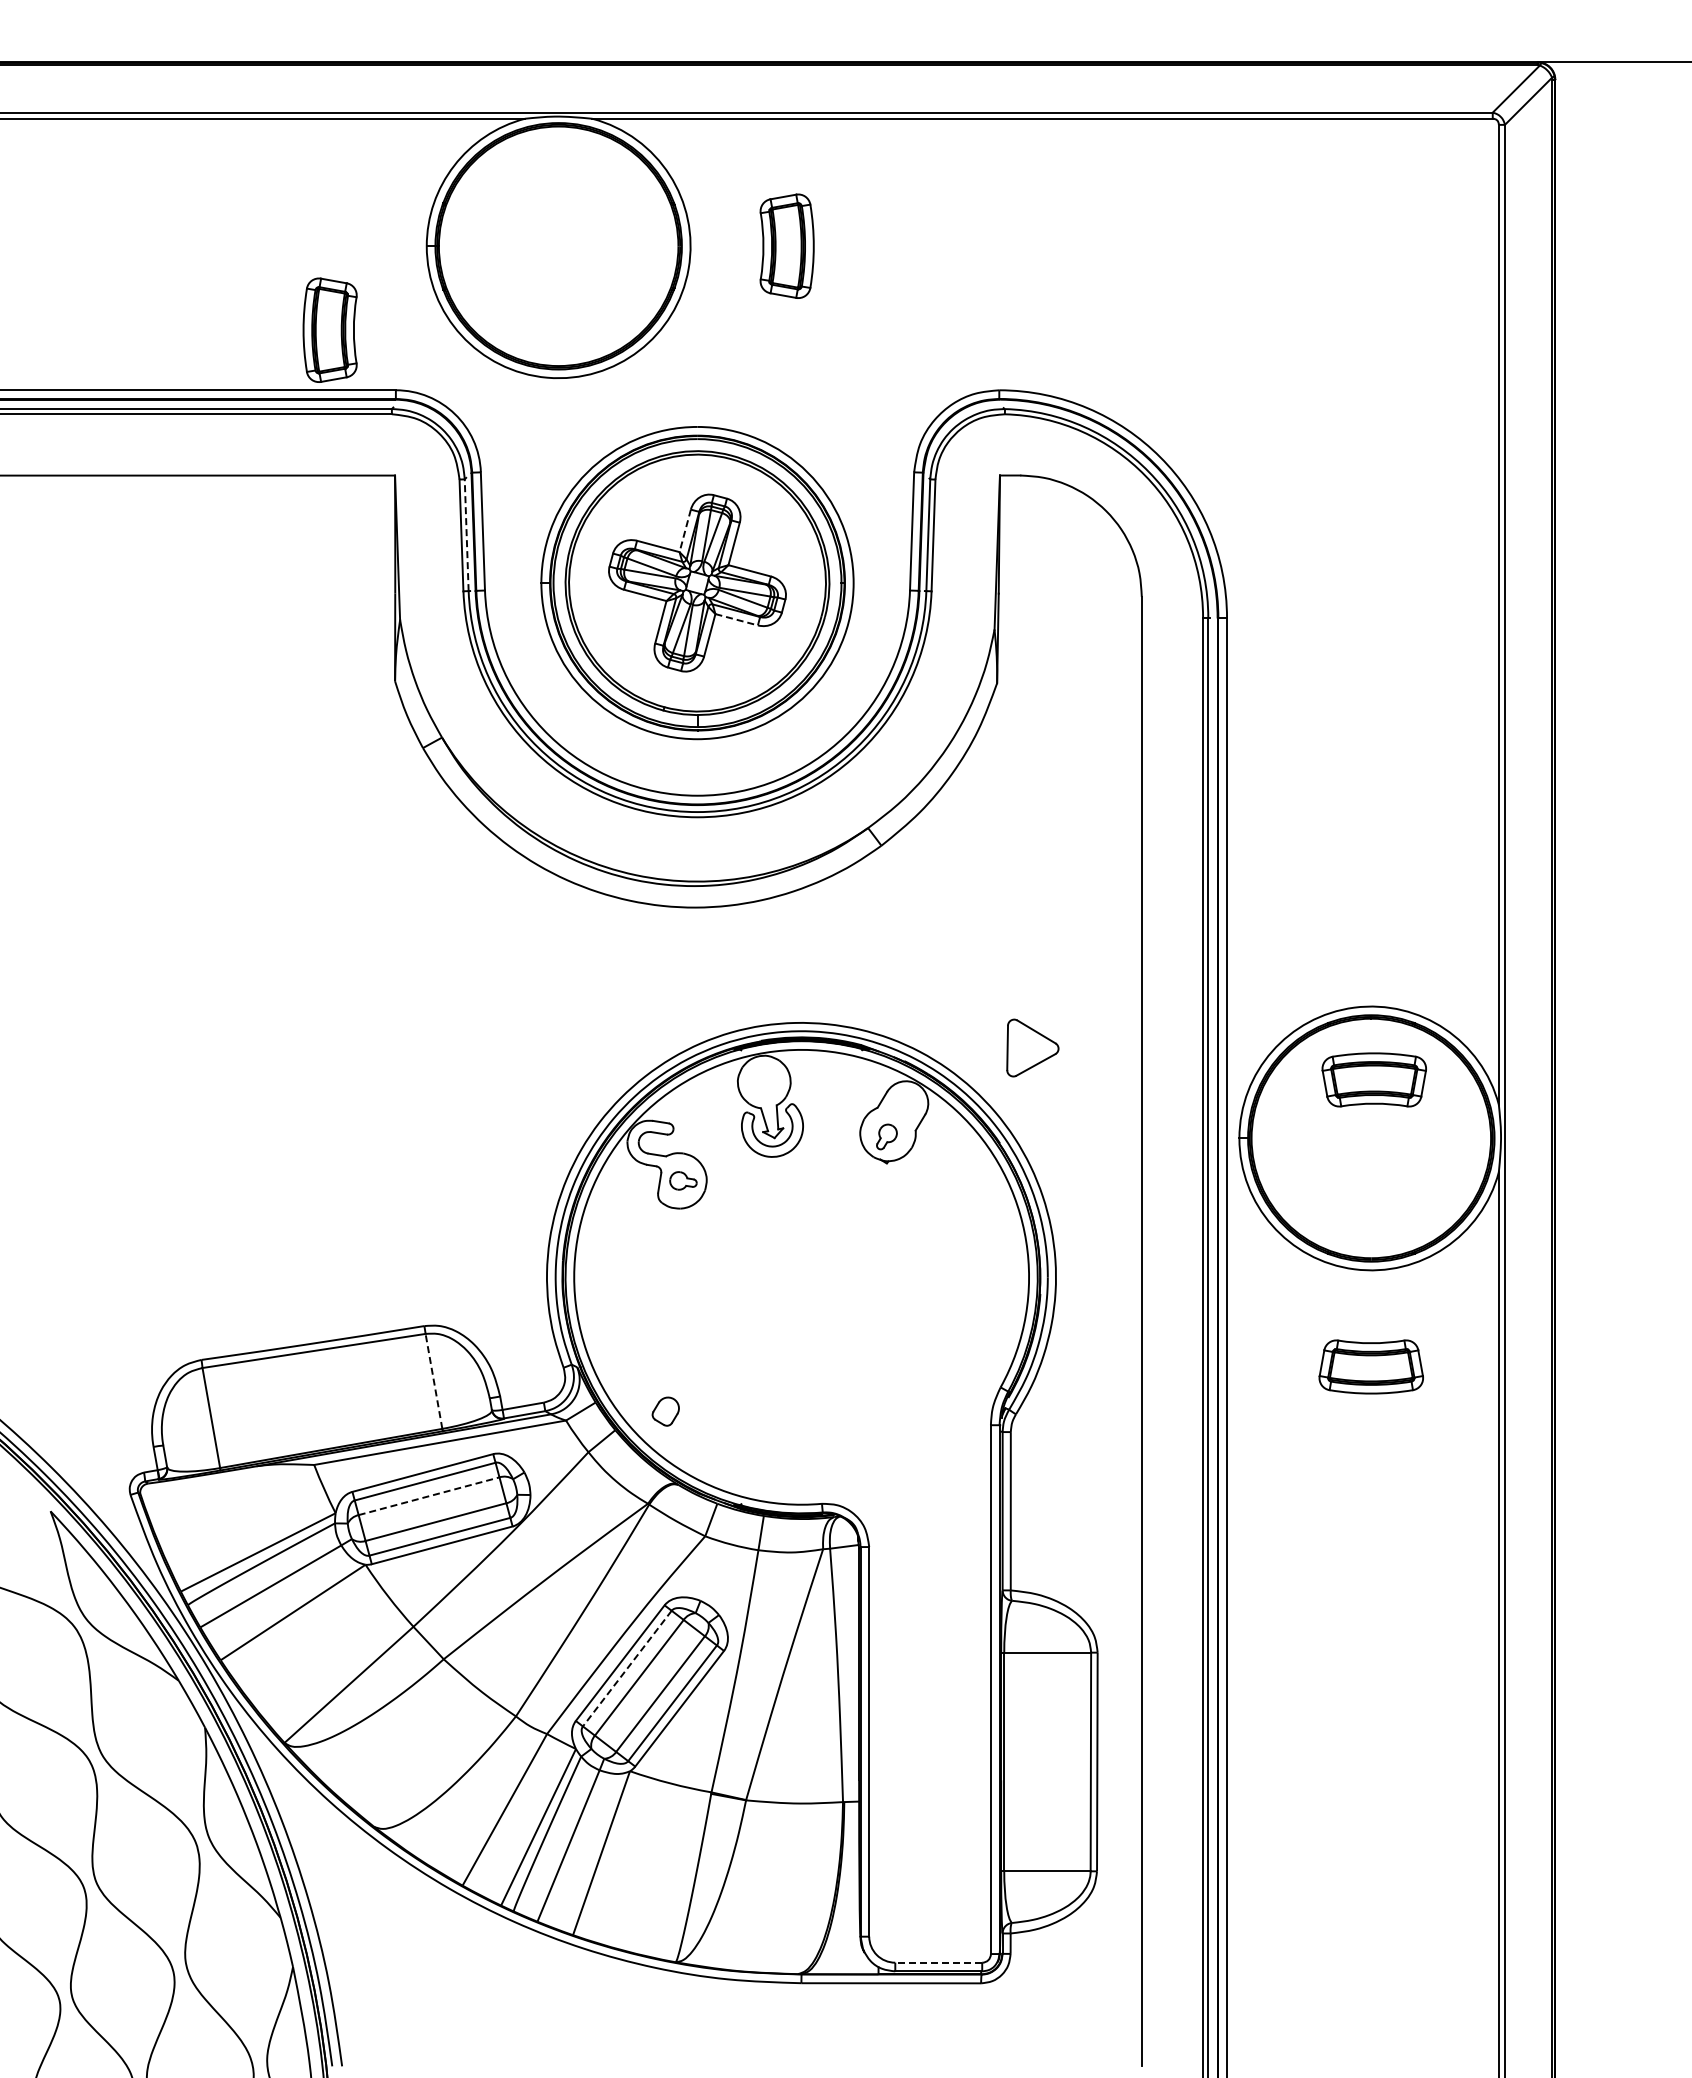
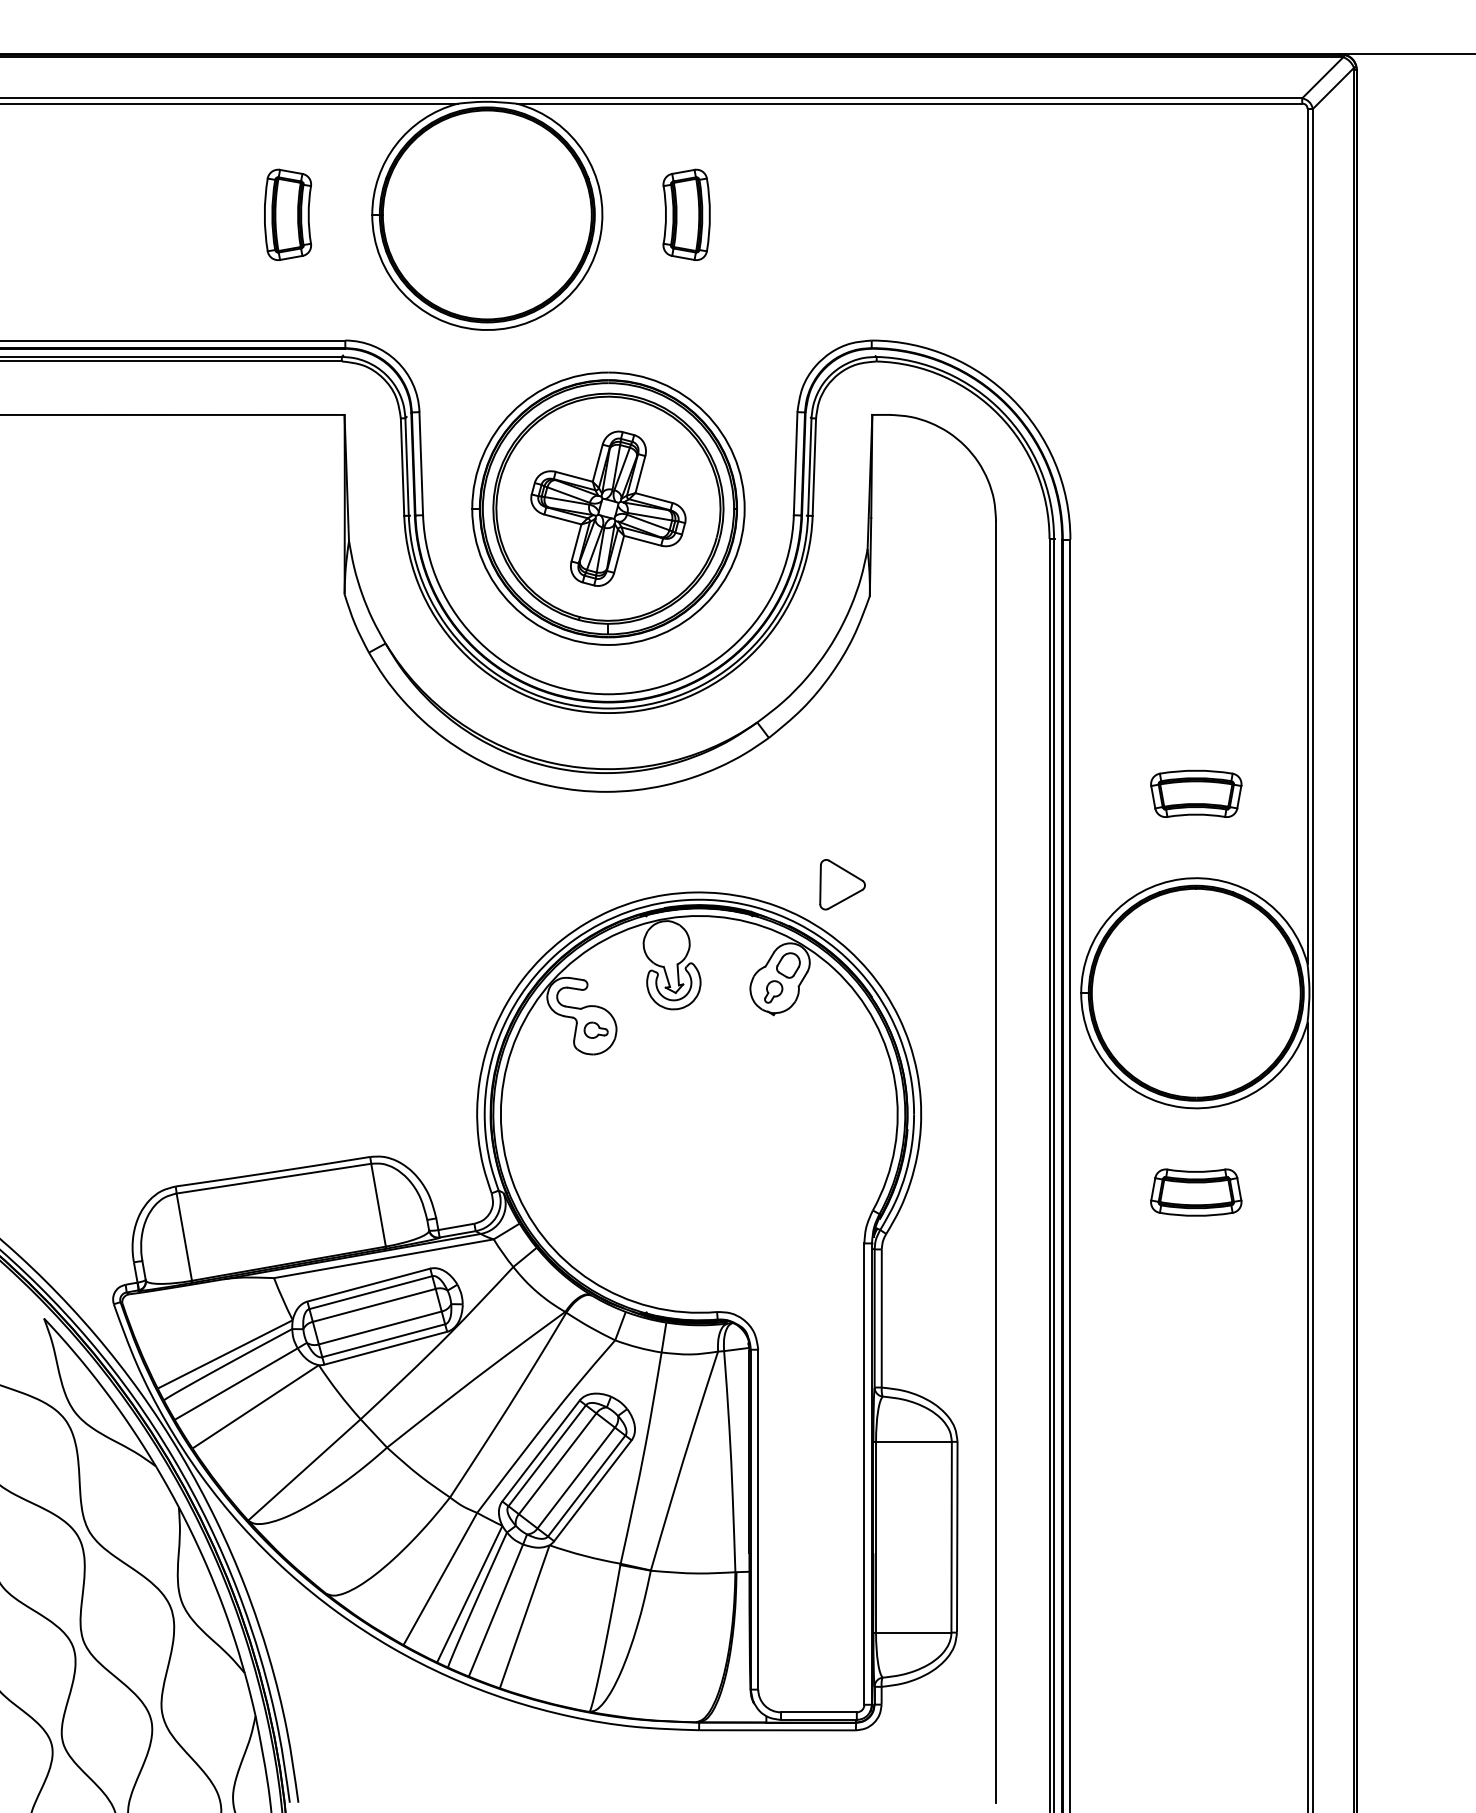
part: (329, 329) -> (287, 214), moved
line: (685, 530) -> (597, 462), dashed -> solid
line: (466, 535) -> (406, 467), dashed -> solid
line: (737, 619) -> (643, 540), dashed -> solid
part: (1032, 1047) -> (842, 884), moved
part: (1373, 1079) -> (1195, 793), moved
line: (433, 1380) -> (378, 1204), dashed -> solid
part: (665, 1411) -> (788, 965), moved
line: (429, 1496) -> (374, 1305), dashed -> solid
line: (627, 1668) -> (547, 1455), dashed -> solid
line: (938, 1962) -> (818, 1712), dashed -> solid

